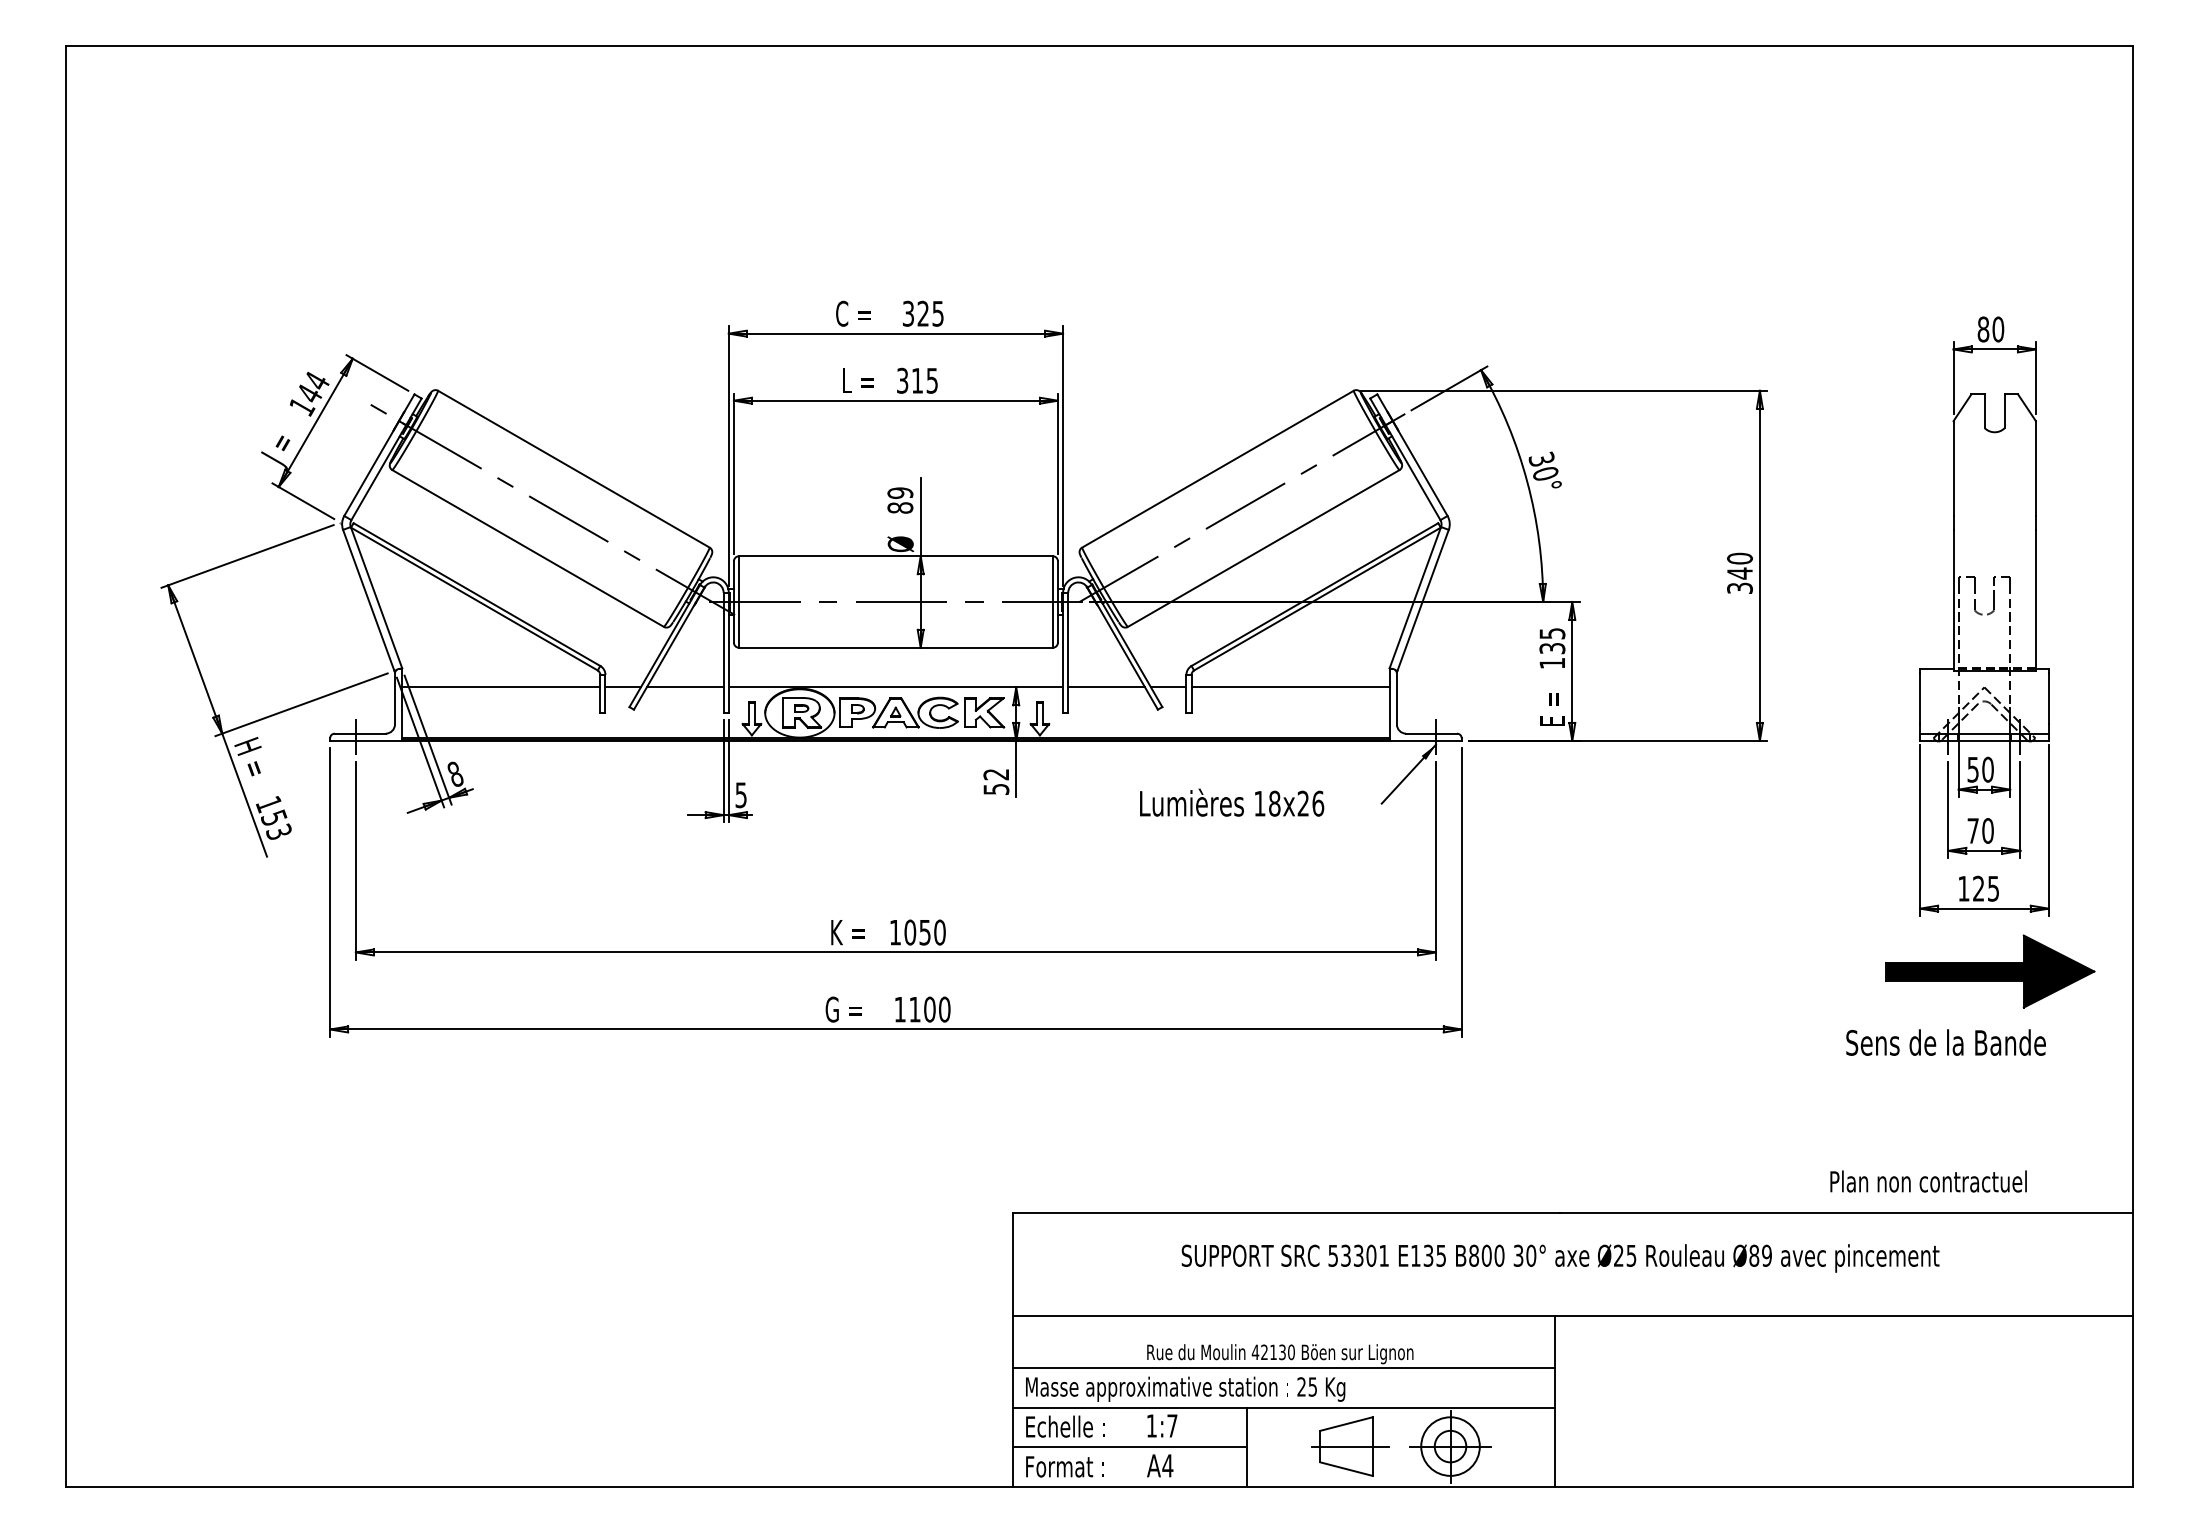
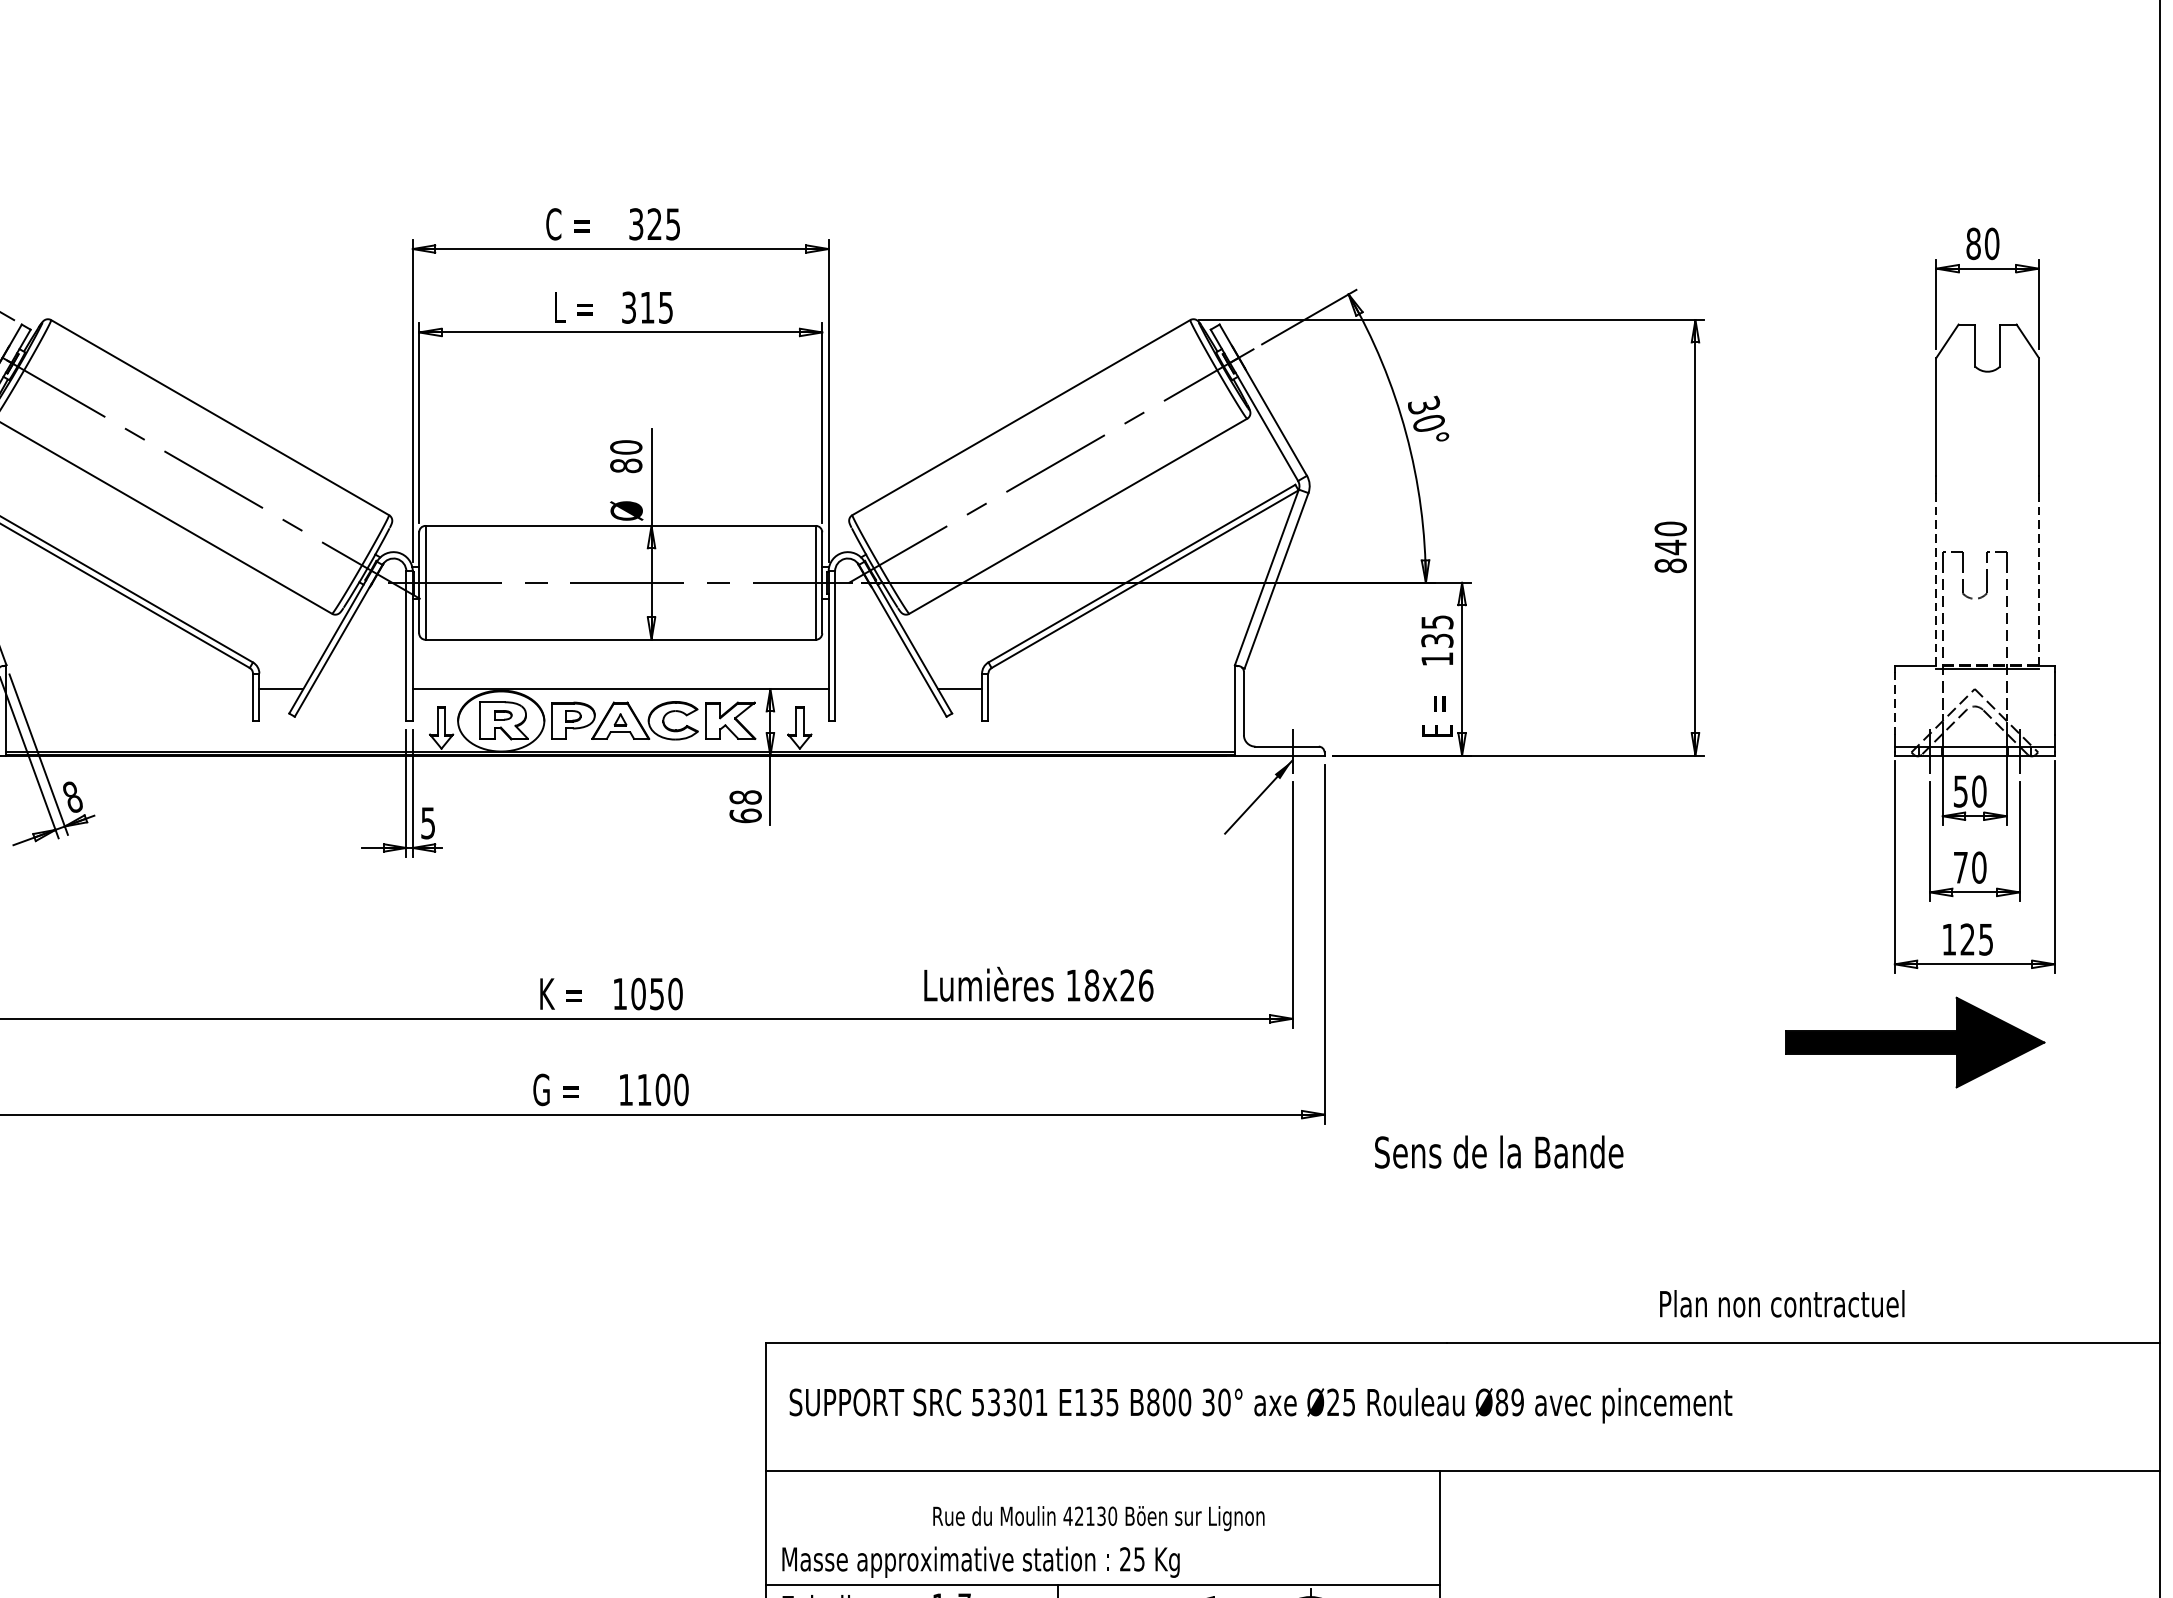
text: (900, 492) -> (626, 446), 89 -> 80
text: (1739, 588) -> (1670, 566), 340 -> 840
line: (1953, 600) -> (1936, 580), solid -> dashed
line: (2035, 600) -> (2038, 580), solid -> dashed
line: (501, 687) -> (130, 689), removed
line: (684, 687) -> (357, 689), removed
line: (1106, 687) -> (882, 689), removed
line: (1290, 687) -> (1111, 689), removed
line: (1920, 699) -> (1895, 704), solid -> dashed
text: (996, 781) -> (745, 806), 52 -> 68
text: (1232, 802) -> (1039, 984), moved
part: (1990, 971) -> (1915, 1042), moved
text: (1945, 1042) -> (1498, 1151), moved
text: (1928, 1181) -> (1782, 1303), moved
text: (1560, 1258) -> (1260, 1405), moved
line: (1283, 1368) -> (1102, 1536), removed

